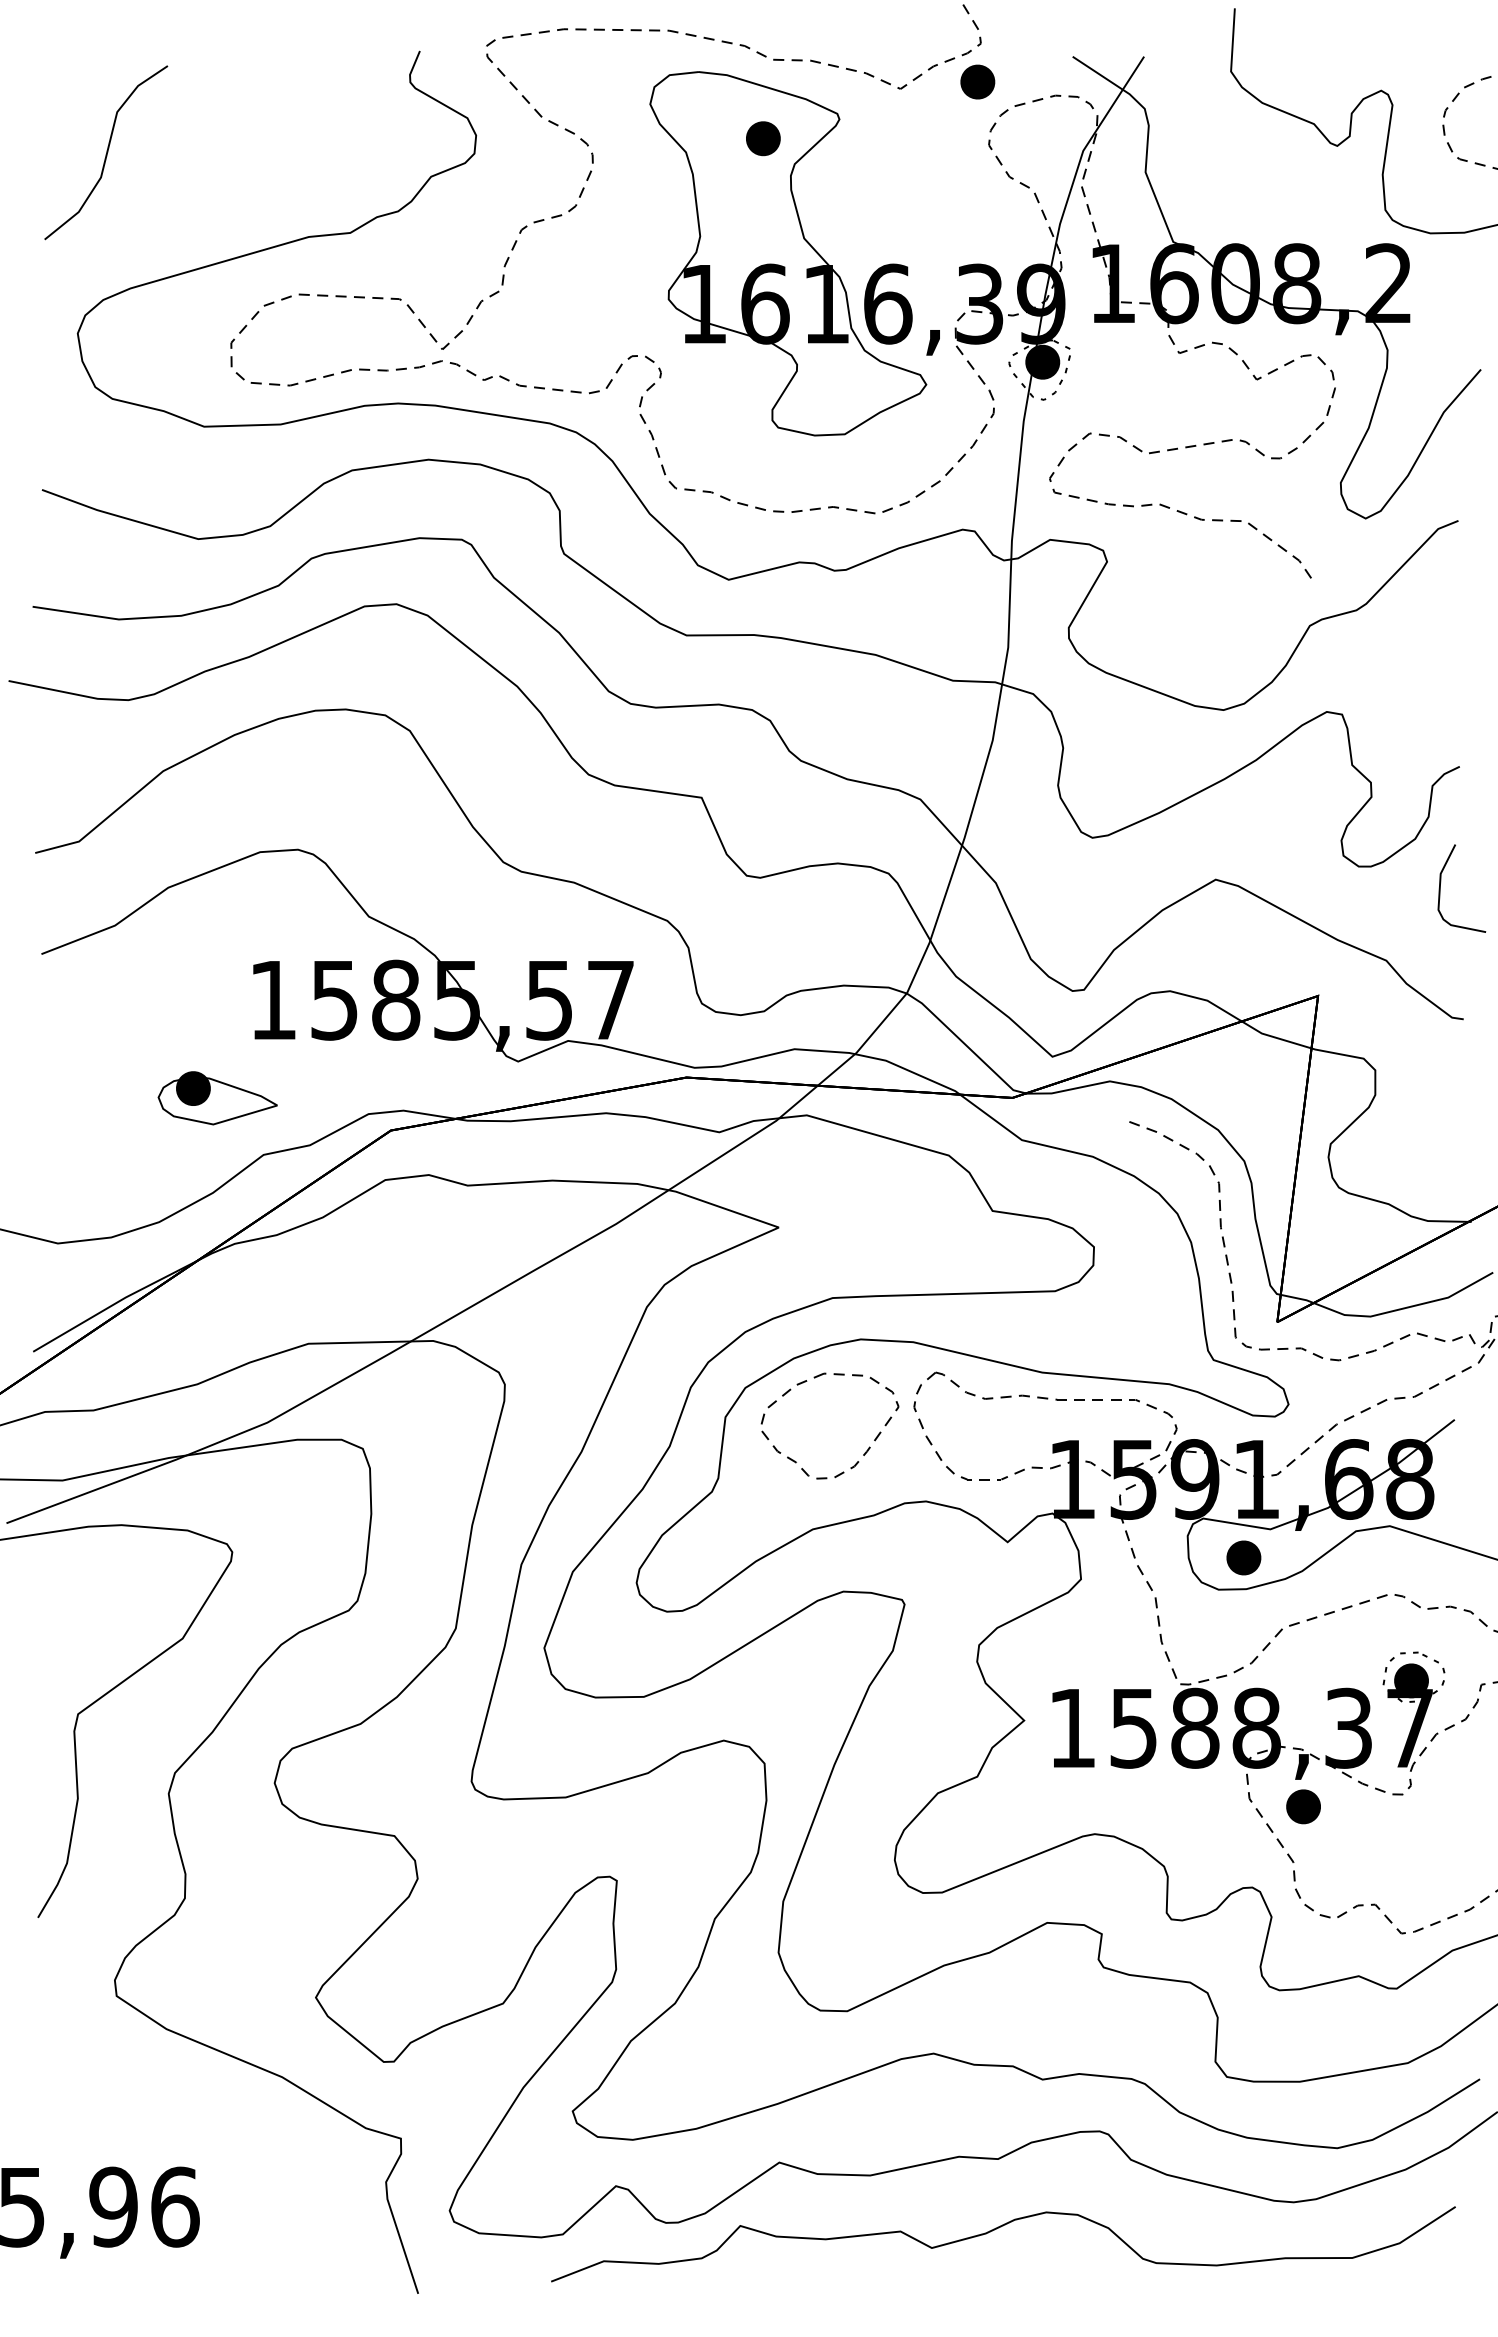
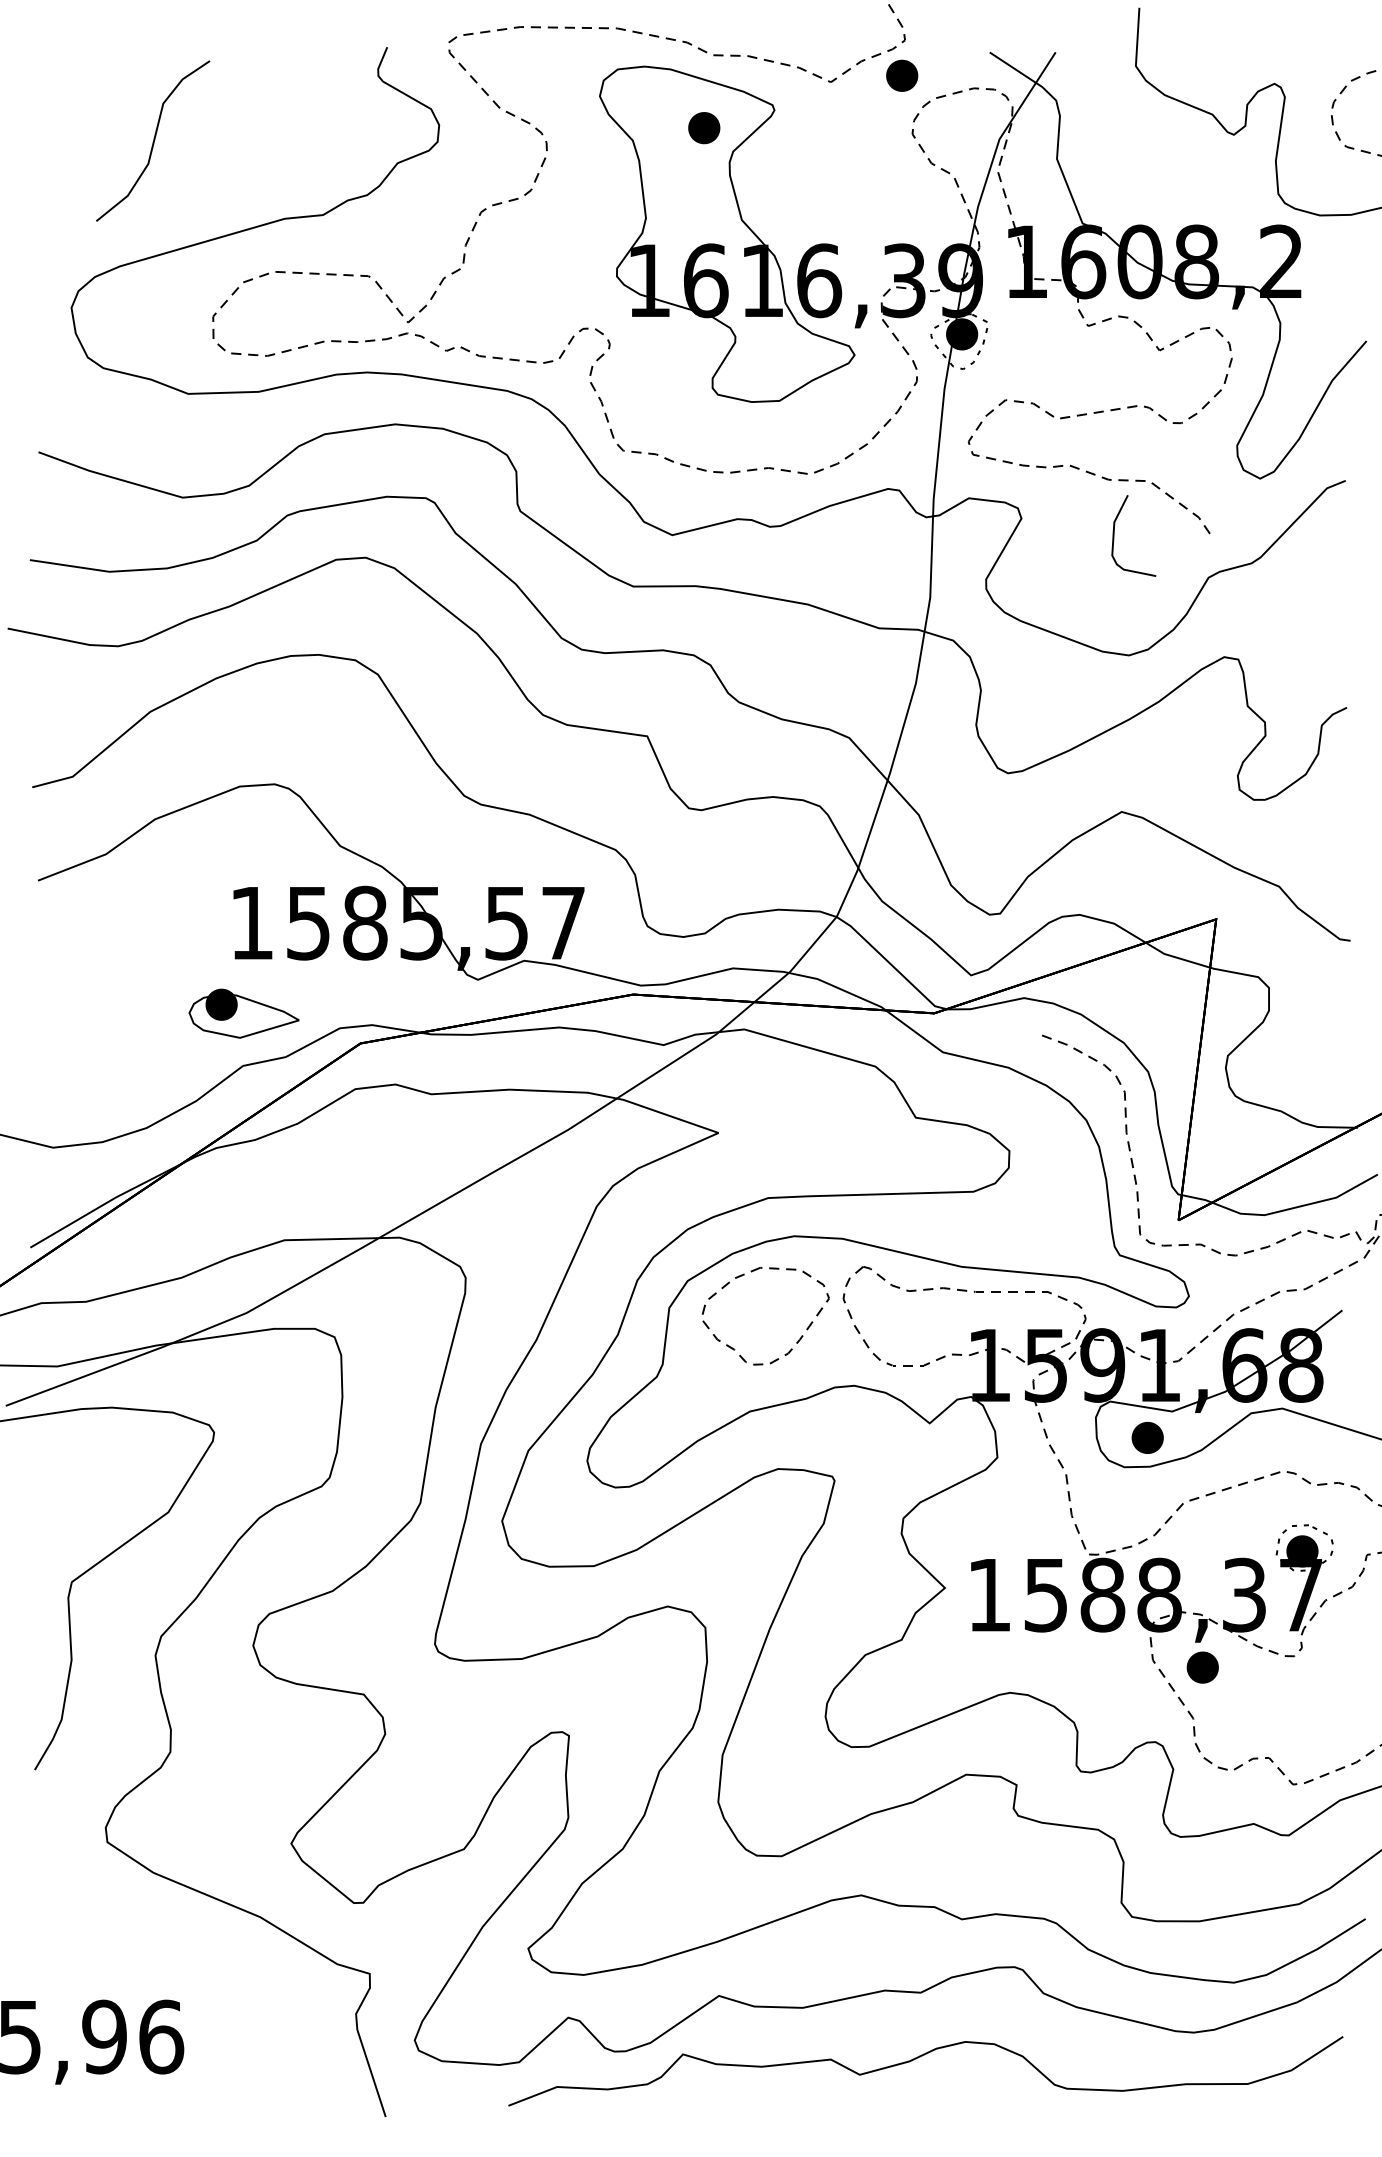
curve: (106, 152) -> (153, 140), moved
curve: (1441, 882) -> (1115, 530), moved
part: (217, 1098) -> (243, 1013), moved

